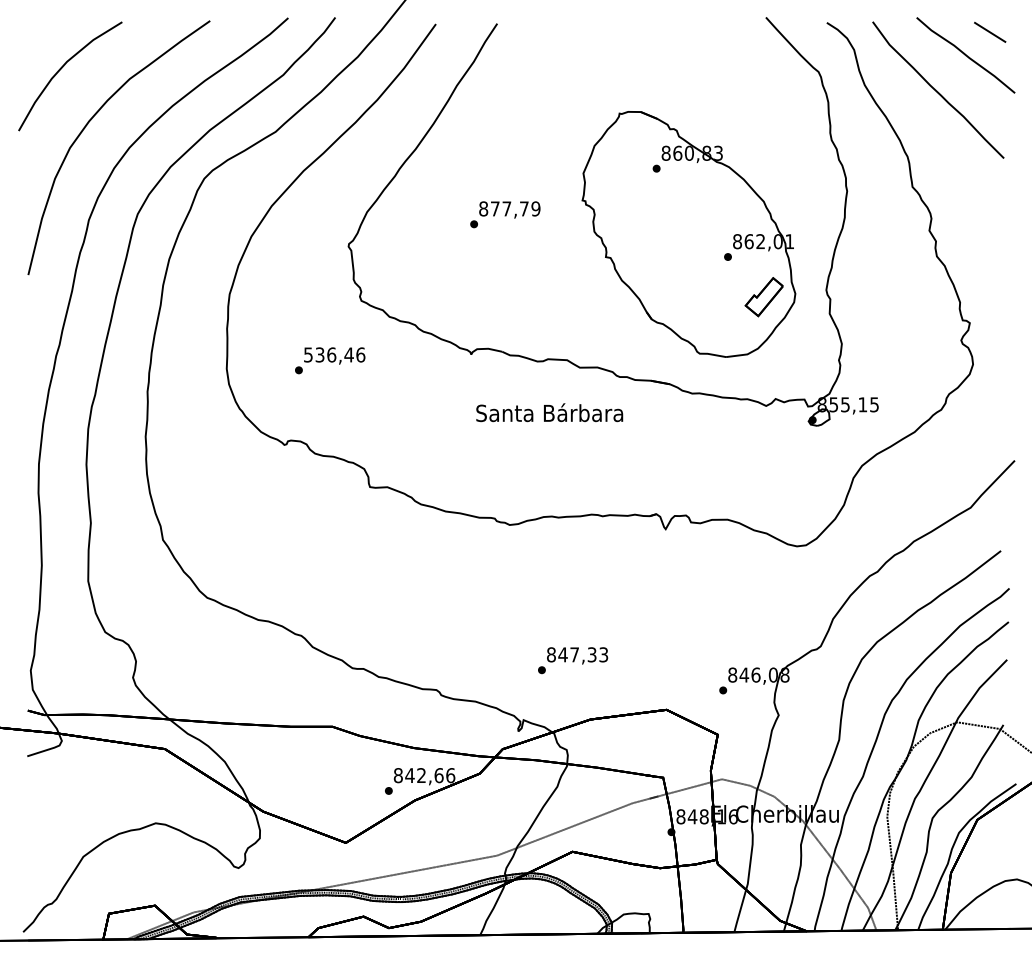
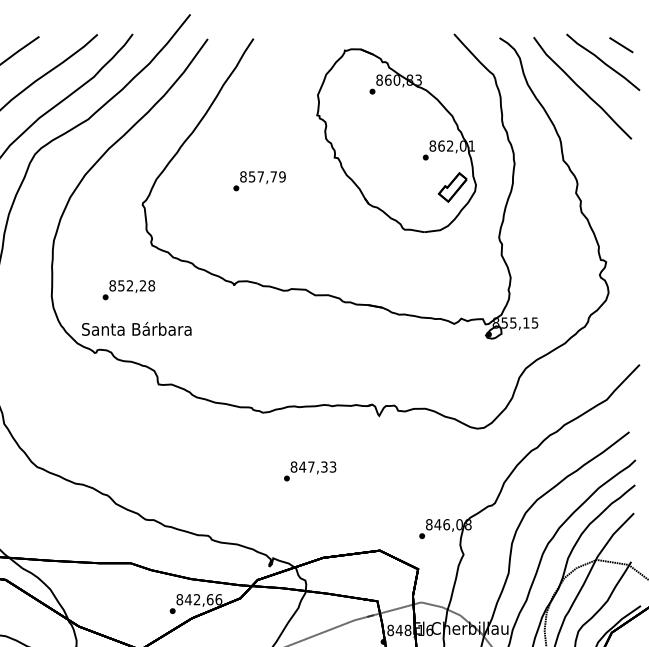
text: (495, 208) -> (252, 176), 877,79 -> 857,79
part: (688, 234) -> (396, 140), moved
text: (334, 354) -> (132, 285), 536,46 -> 852,28
text: (549, 412) -> (136, 328), moved
text: (573, 660) -> (310, 471), moved

